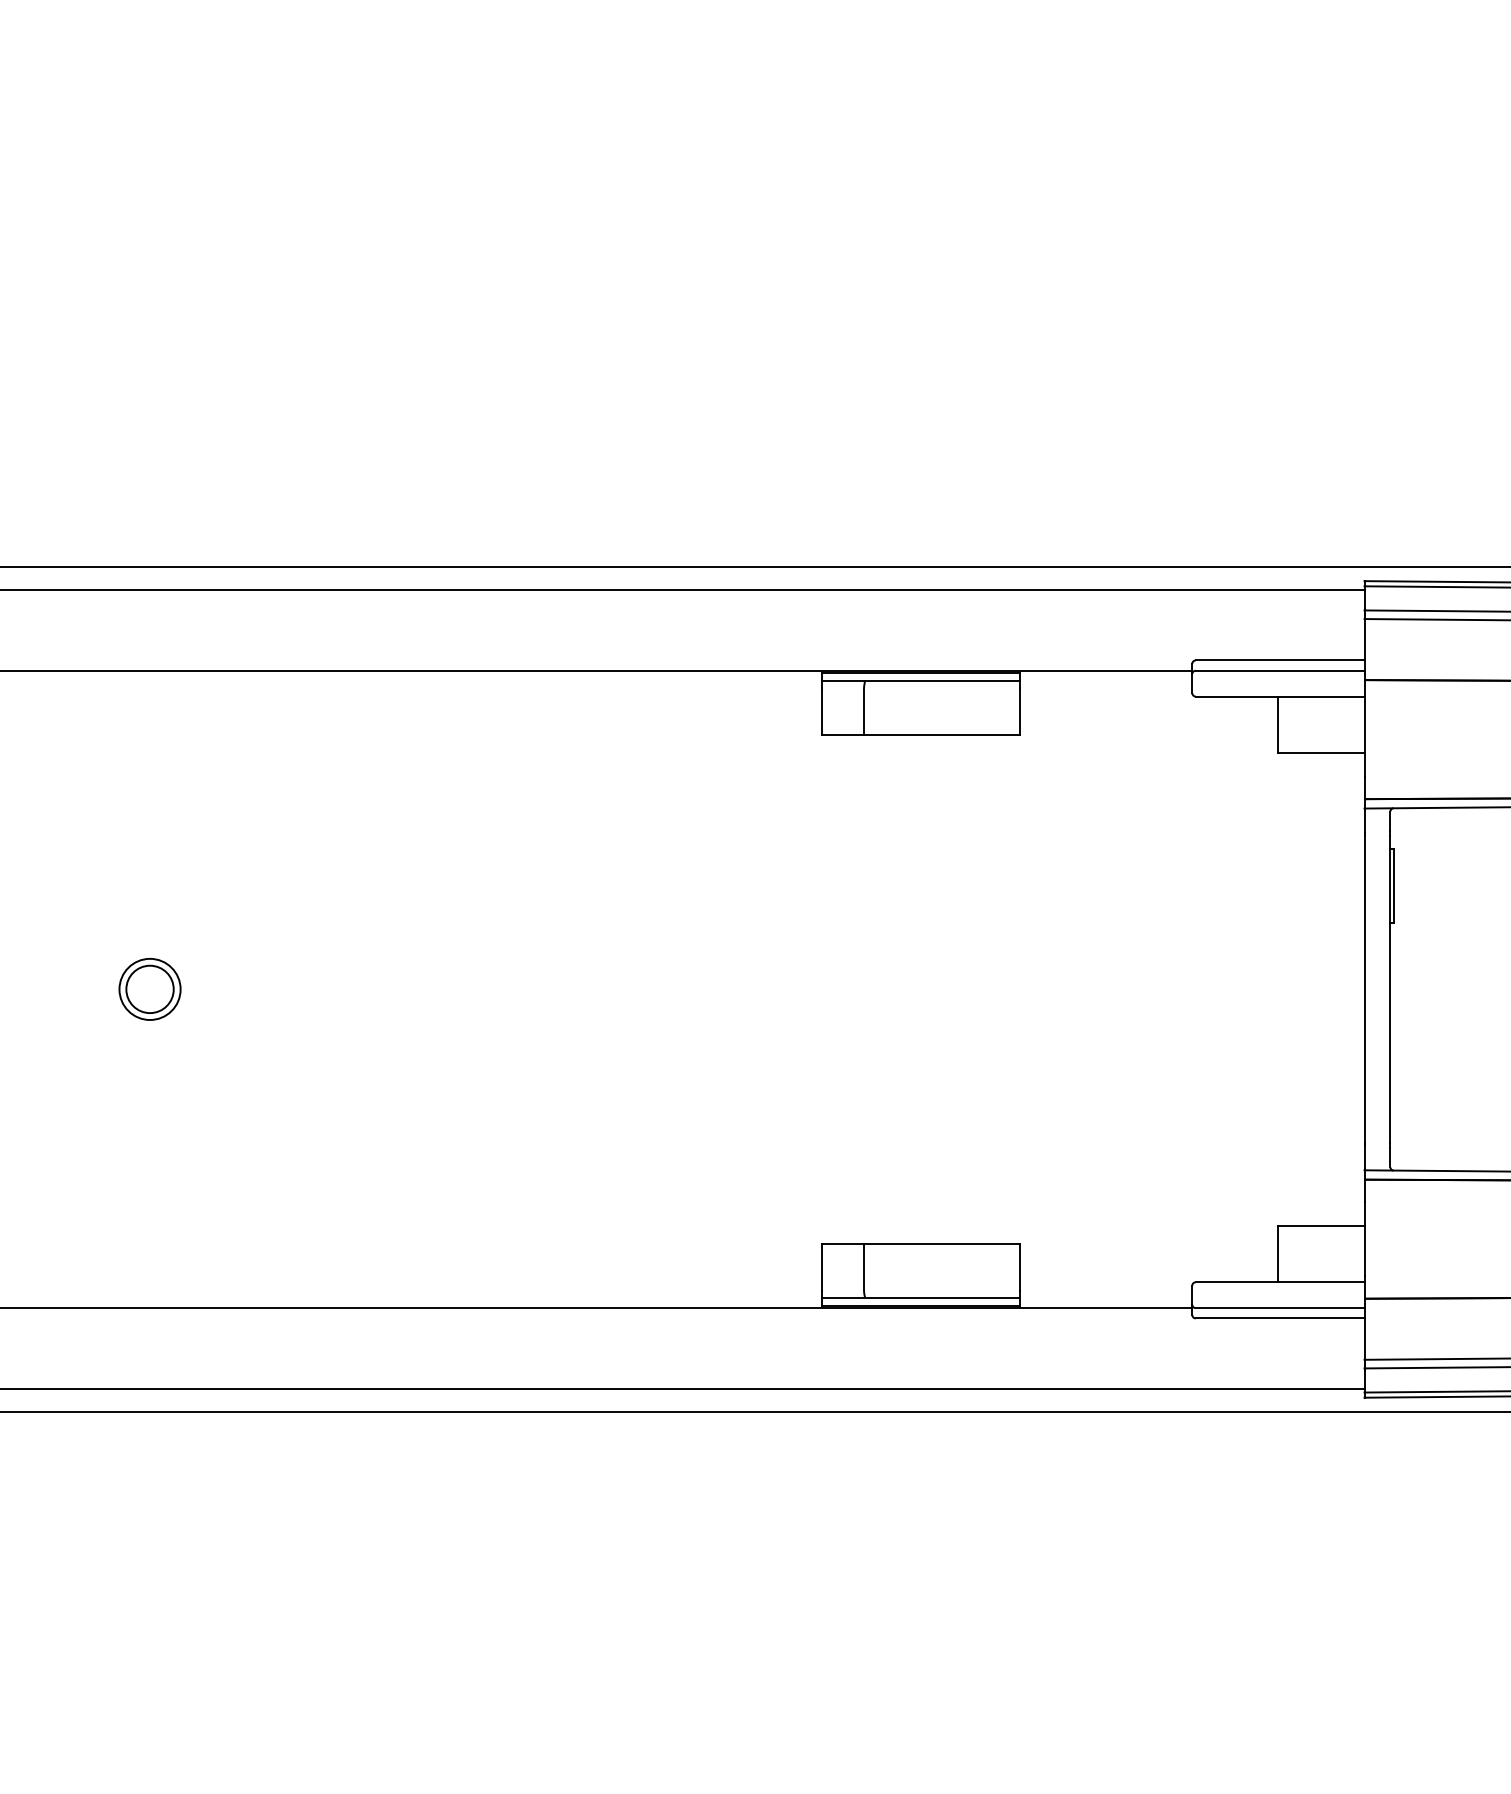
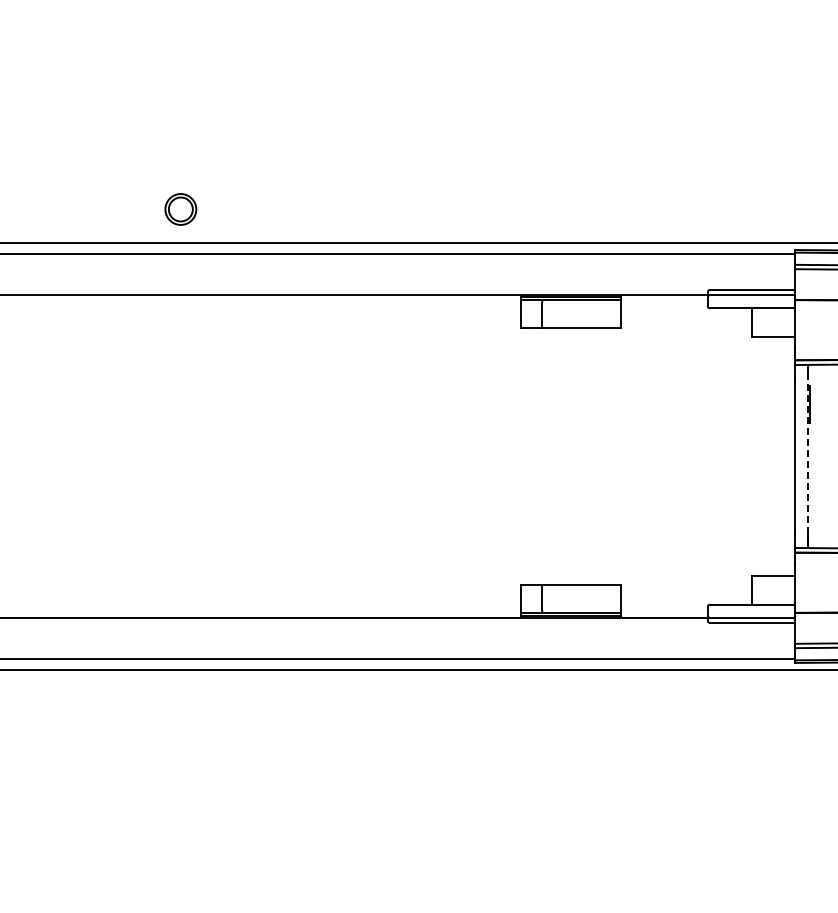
part: (149, 989) -> (180, 209), moved
line: (1391, 989) -> (808, 456), solid -> dashed

